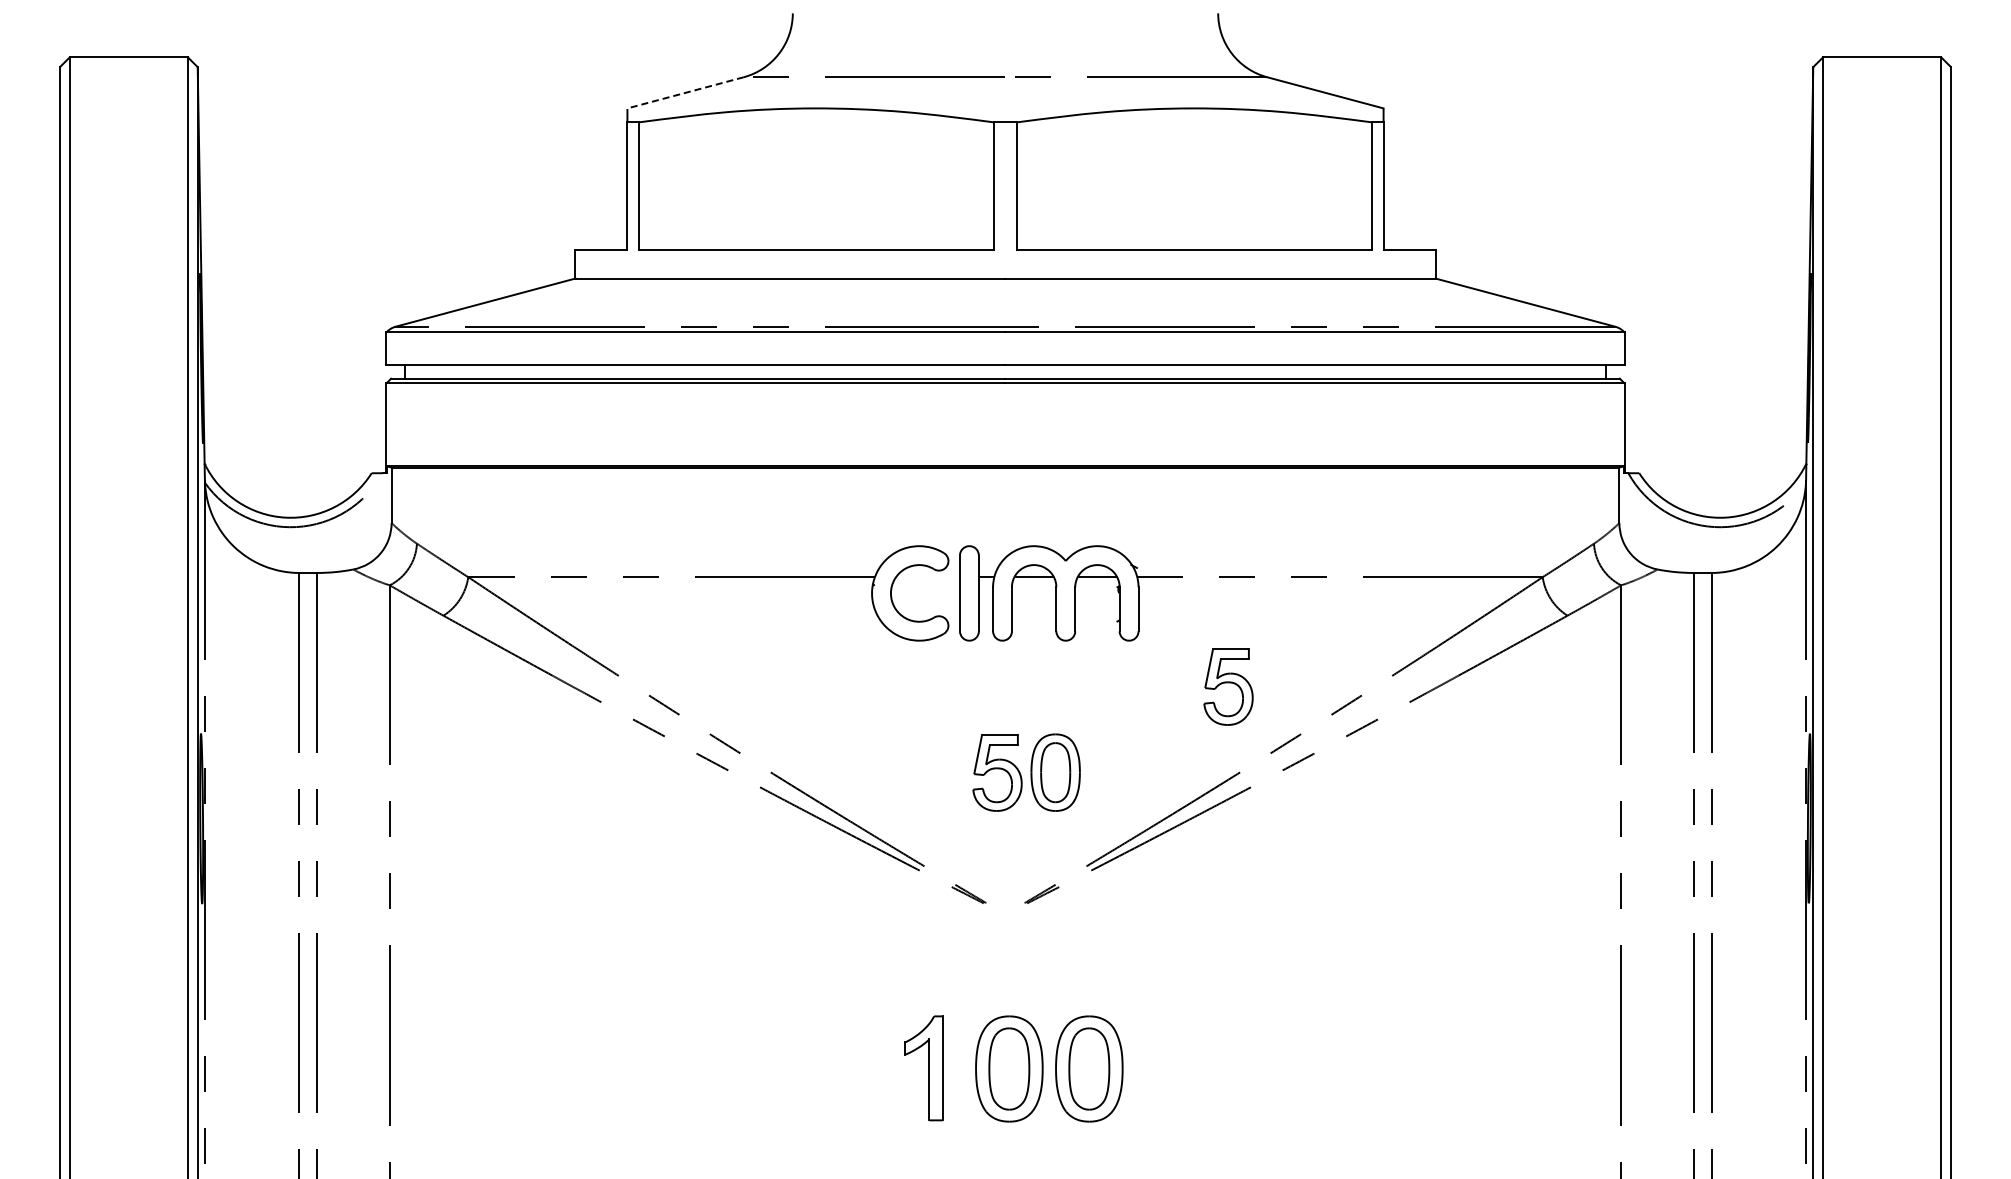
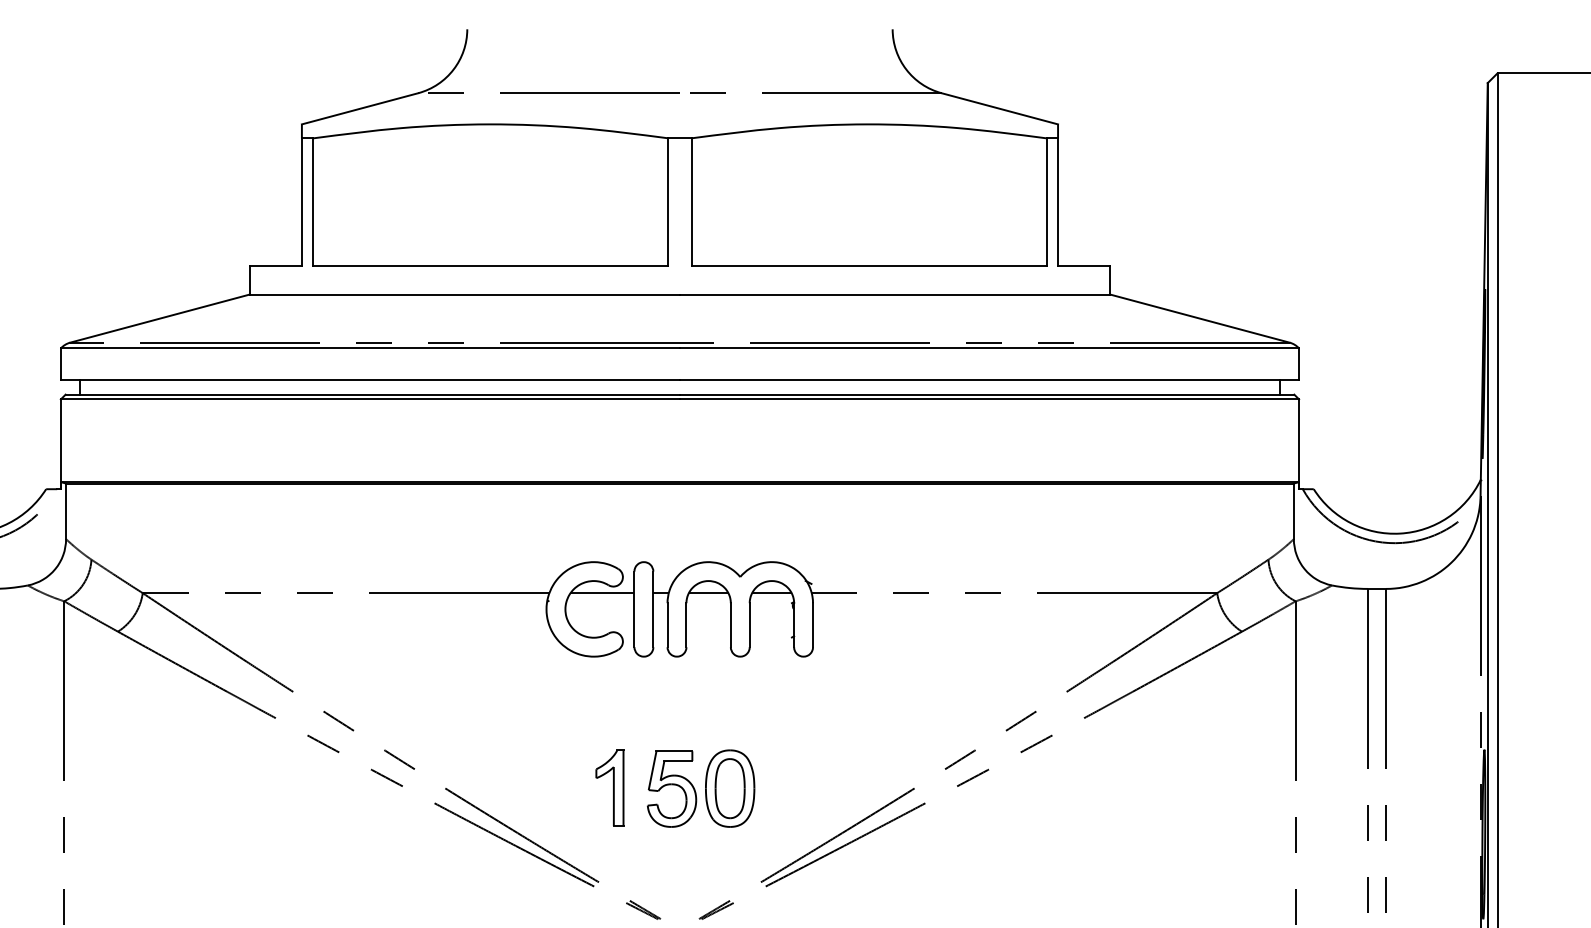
line: (685, 92) -> (359, 108), dashed -> solid
line: (927, 577) -> (601, 593), added
part: (1228, 686) -> (902, 702), removed
part: (935, 771) -> (609, 787), added

